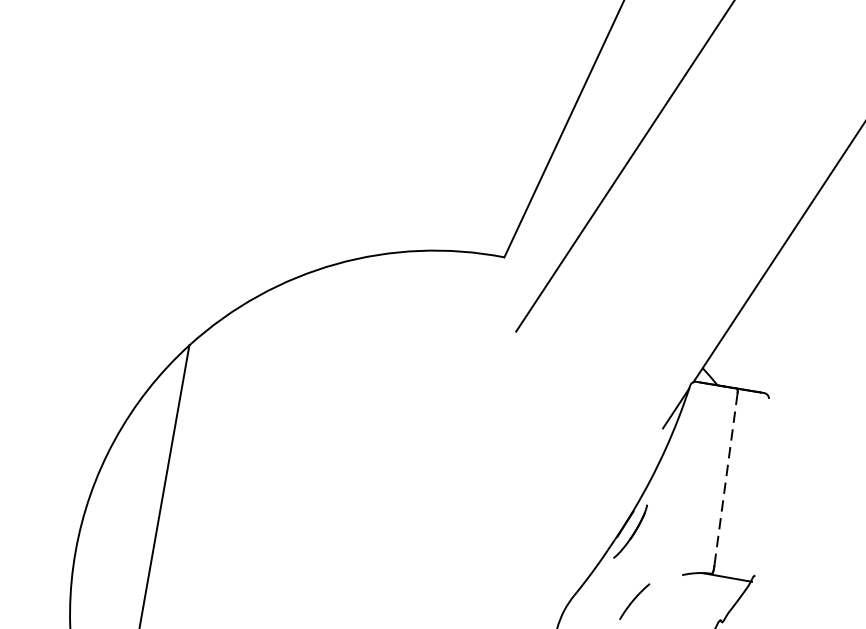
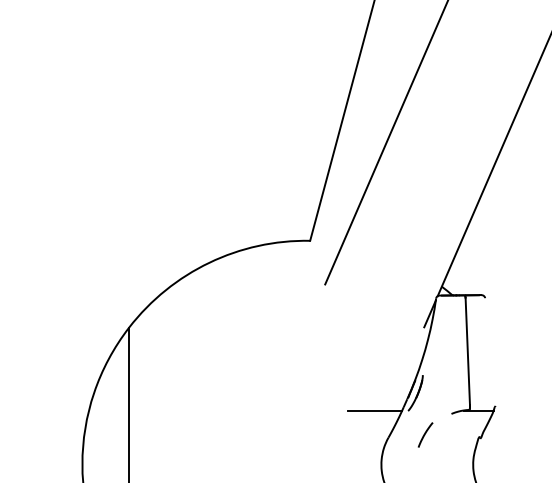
line: (725, 479) -> (467, 351), dashed -> solid
line: (561, 548) -> (375, 410), added

